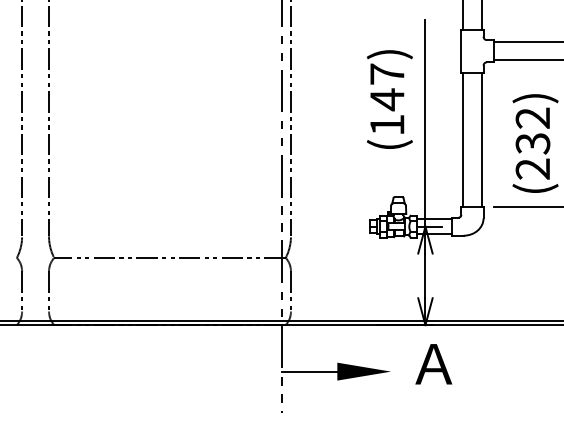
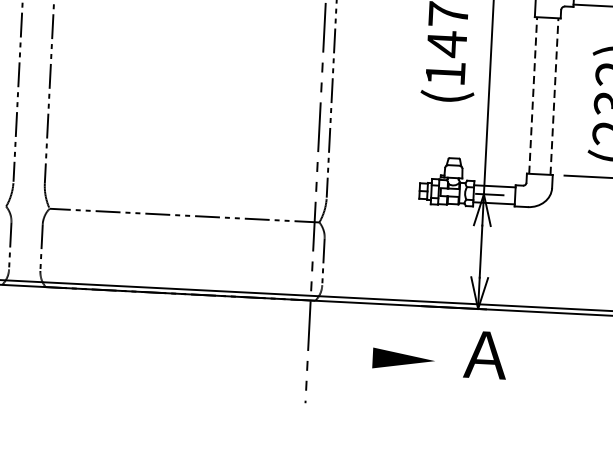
line: (463, 139) -> (533, 95), solid -> dashed
line: (481, 139) -> (554, 96), solid -> dashed
line: (309, 371) -> (340, 356), removed

